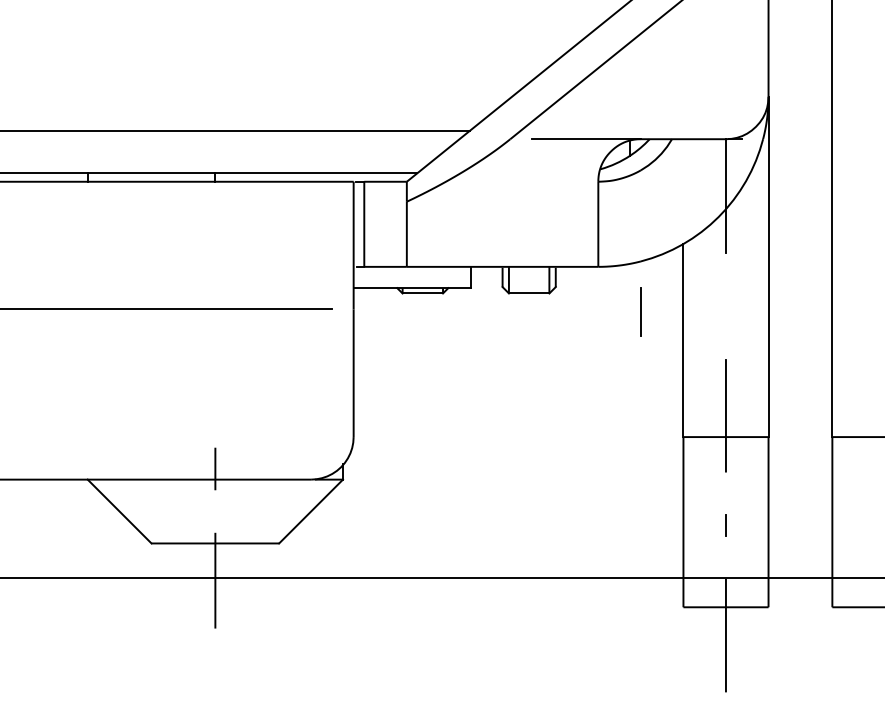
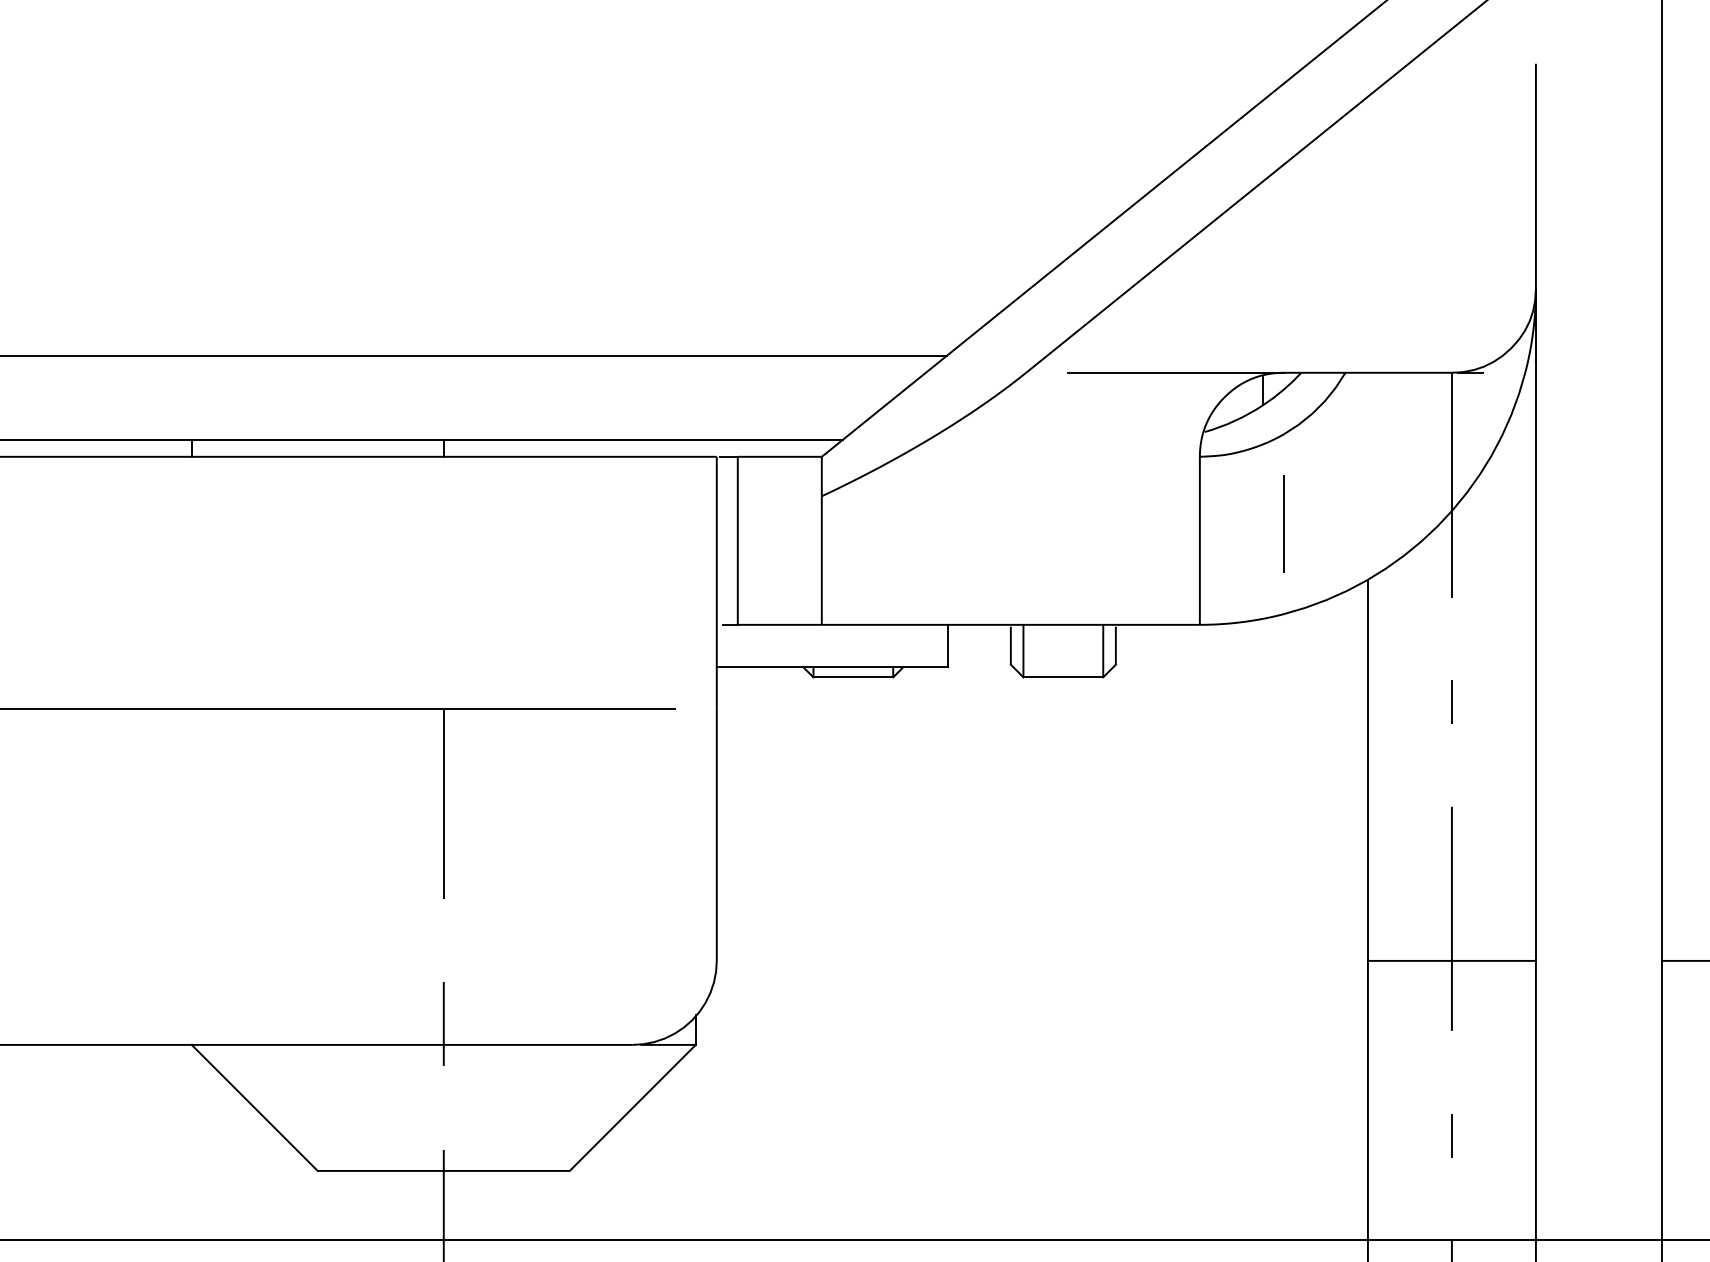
line: (725, 305) -> (1450, 701), added
line: (640, 311) -> (1283, 523), moved
line: (215, 357) -> (444, 803), added

